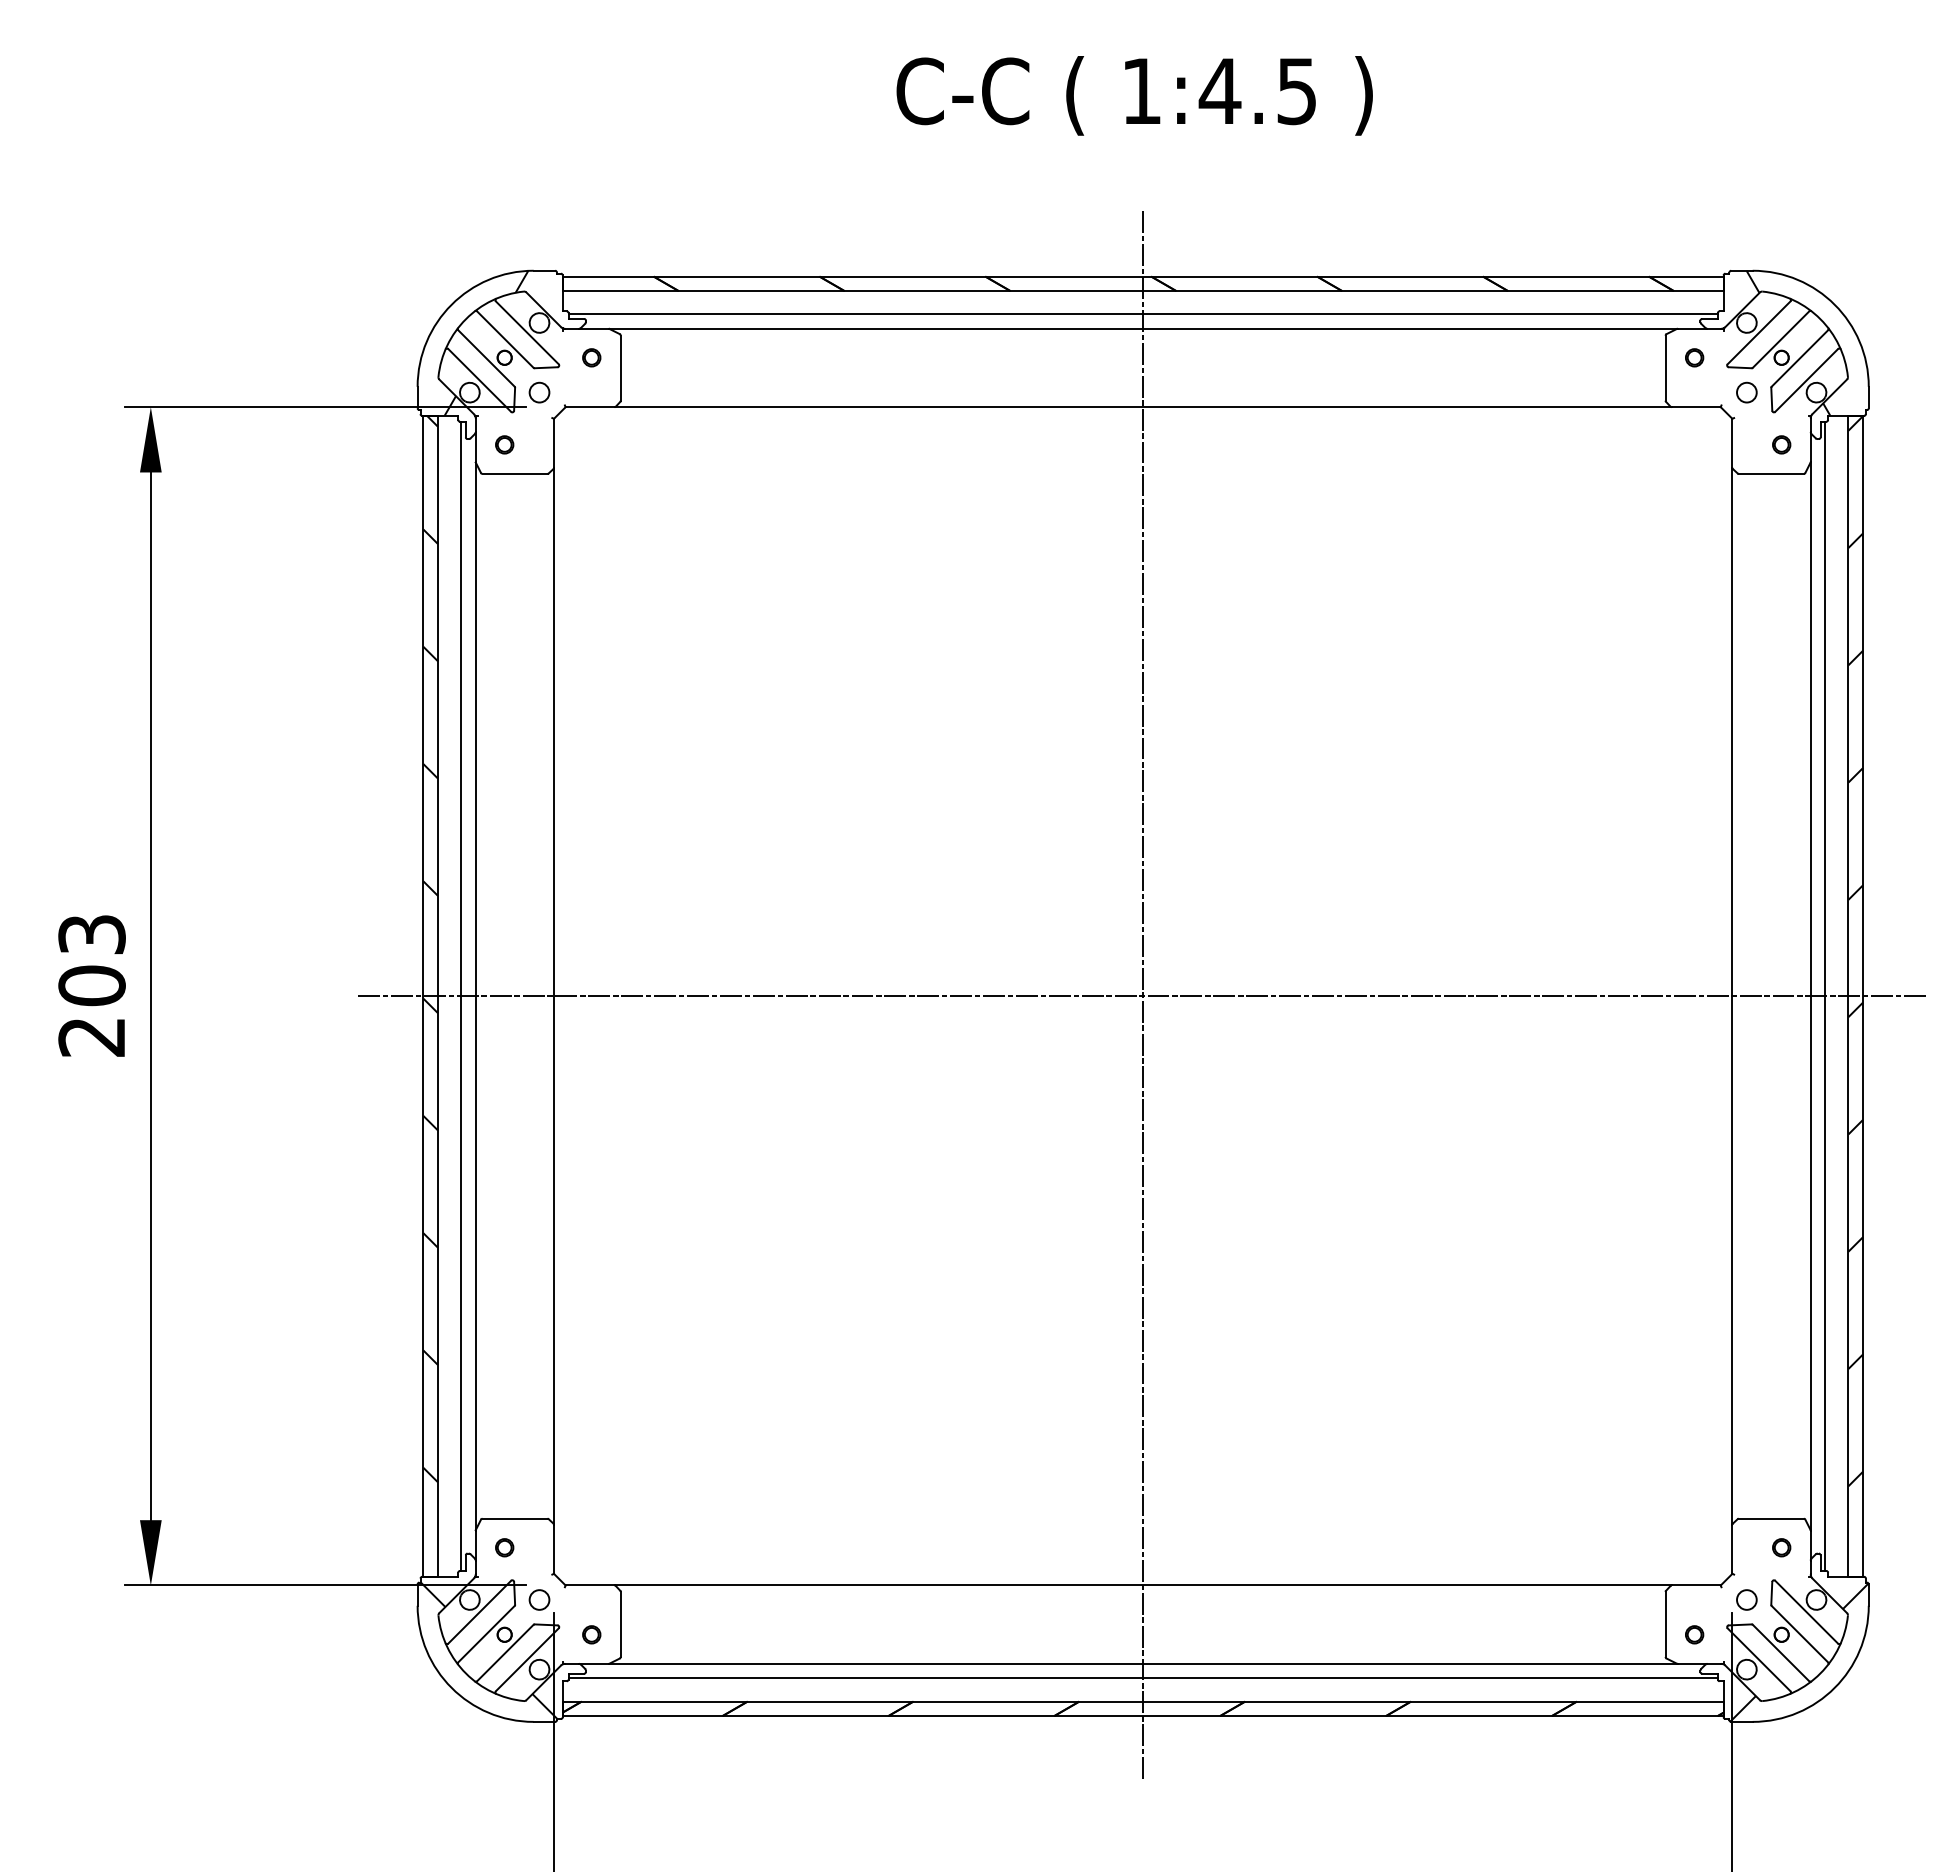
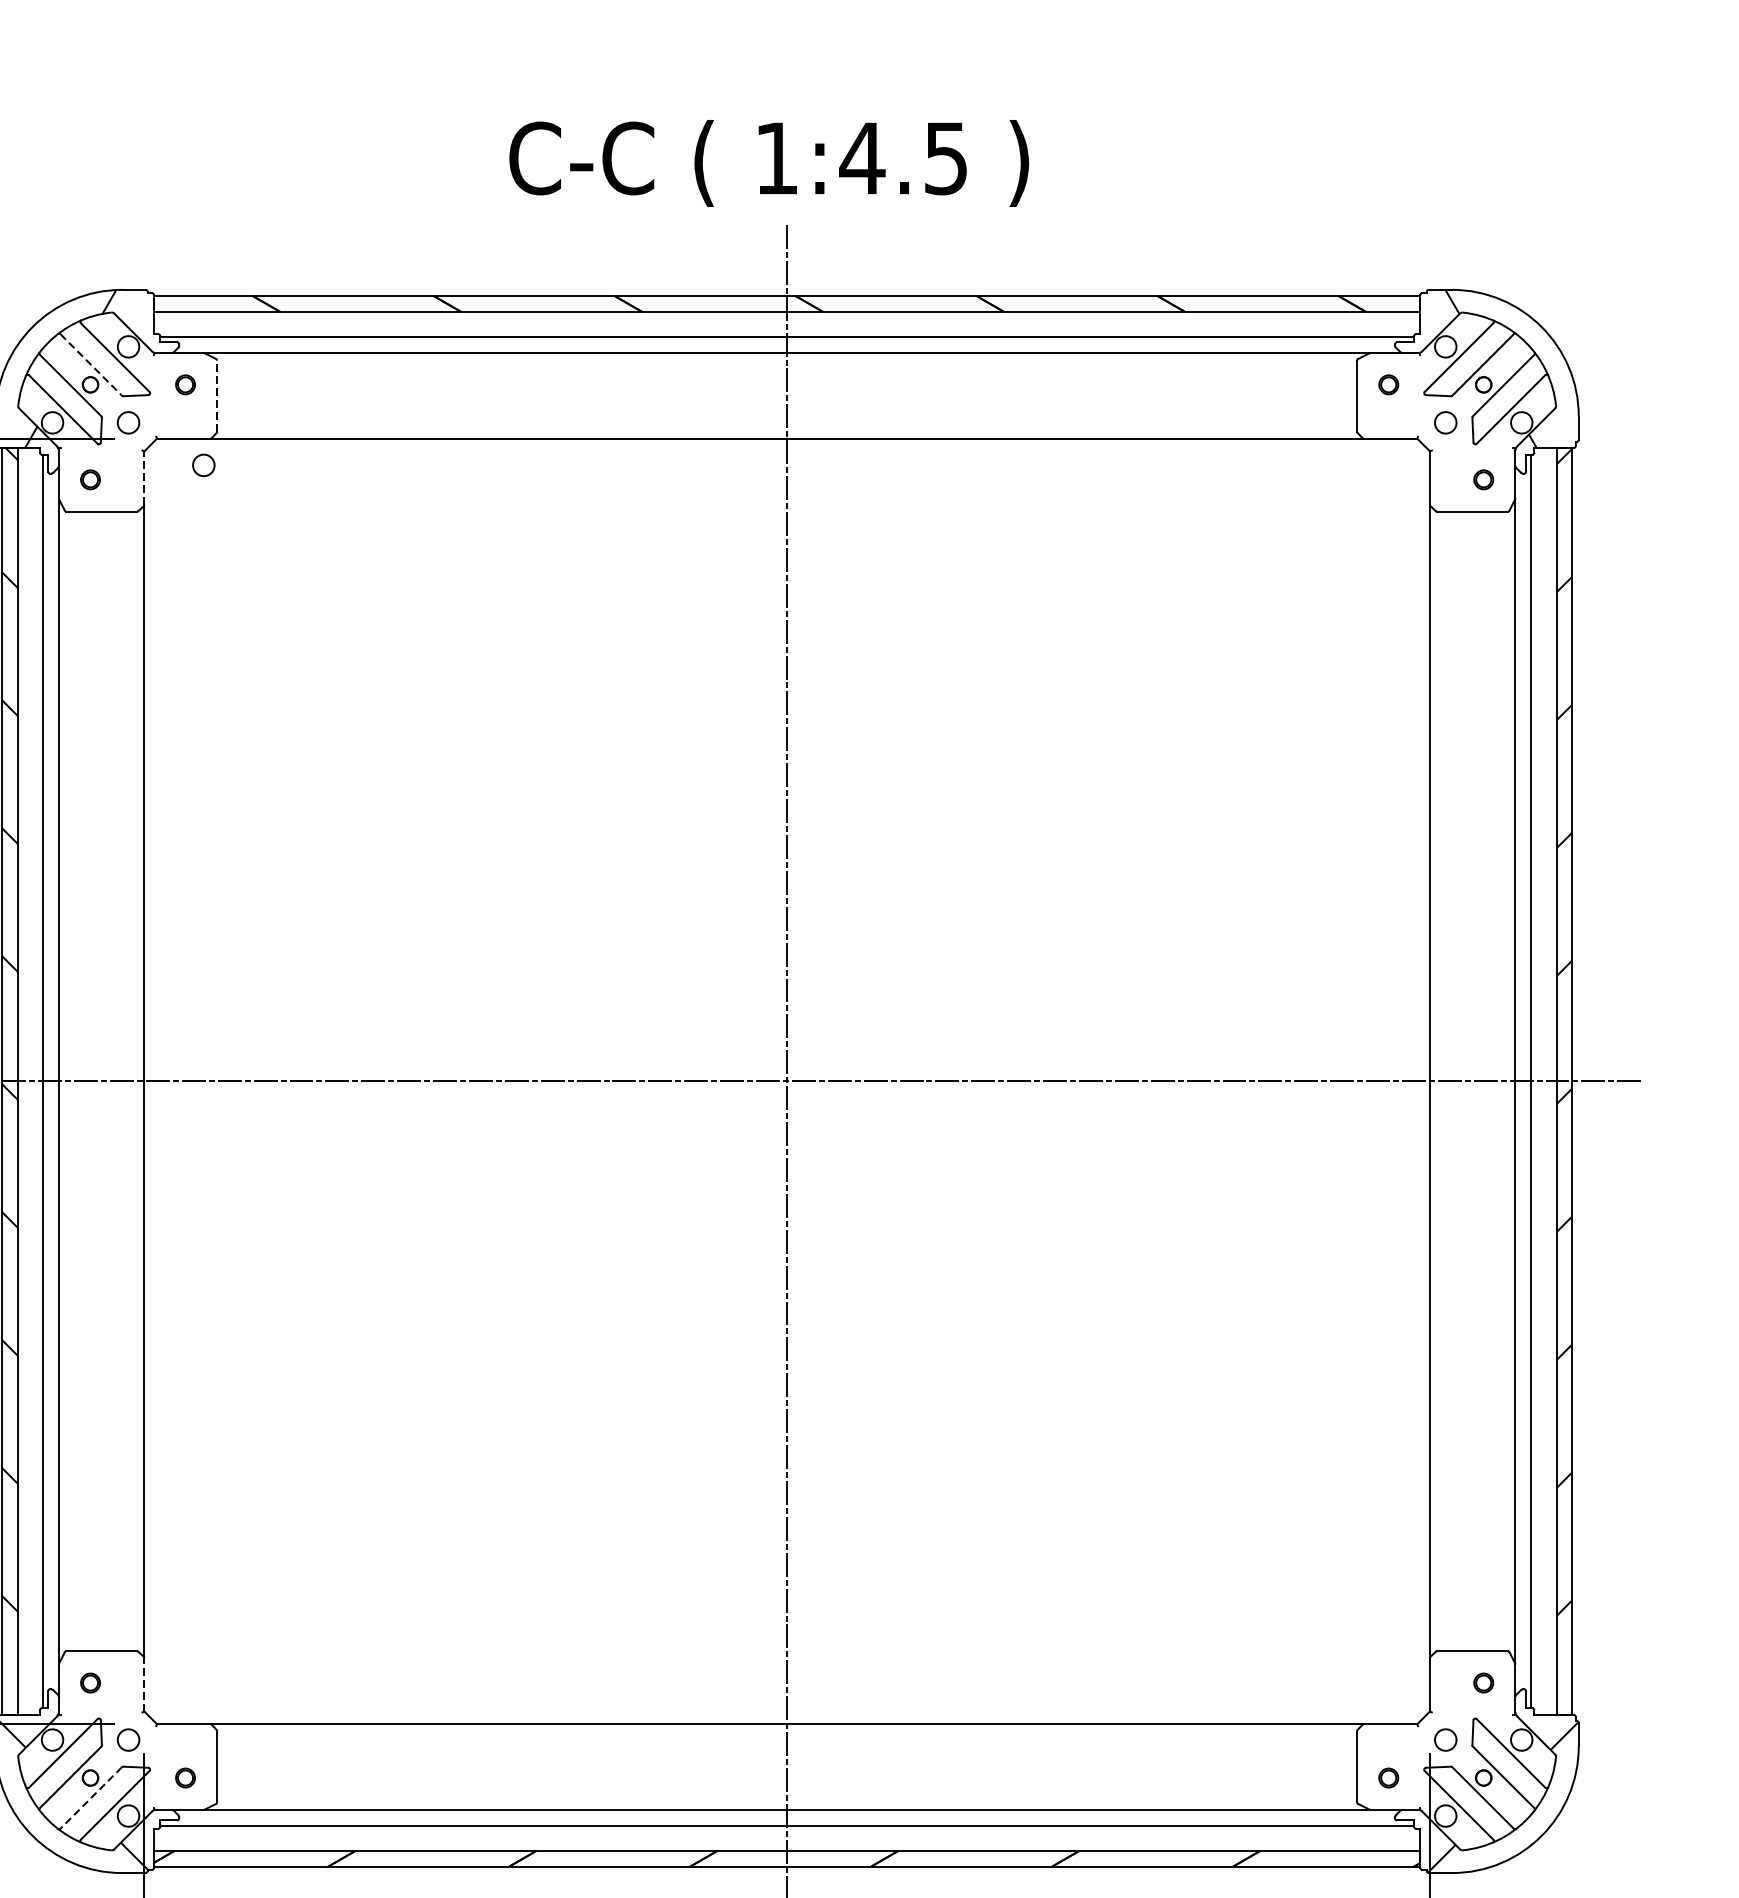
text: (1134, 95) -> (768, 163), moved
line: (505, 339) -> (91, 364), solid -> dashed
line: (620, 367) -> (216, 395), solid -> dashed
circle: (608, 431) -> (203, 465), added
line: (554, 442) -> (144, 477), solid -> dashed
line: (554, 1548) -> (144, 1683), solid -> dashed
line: (505, 1653) -> (91, 1798), solid -> dashed

